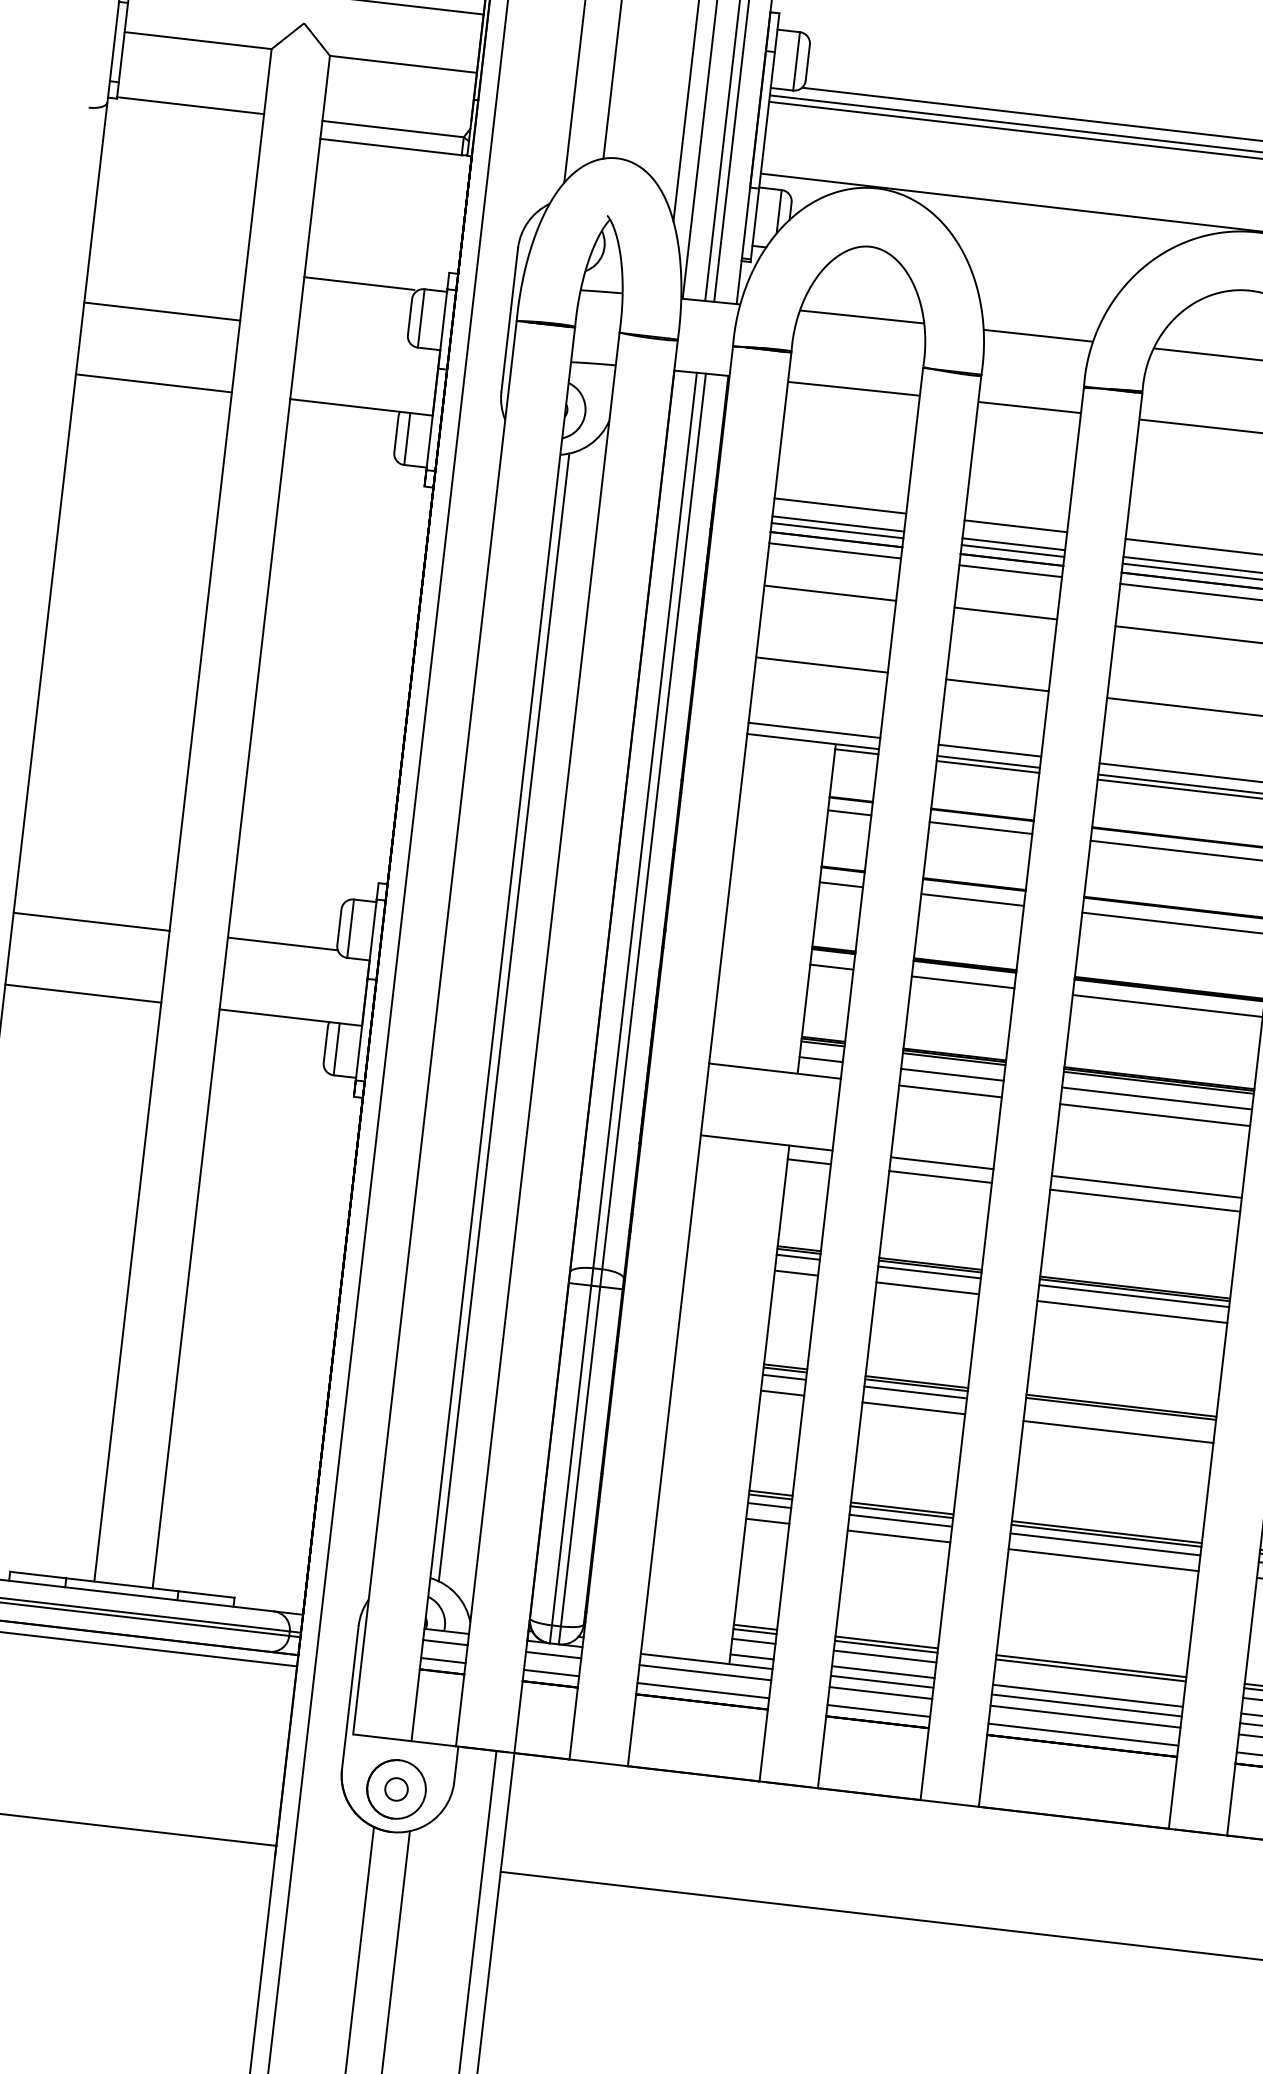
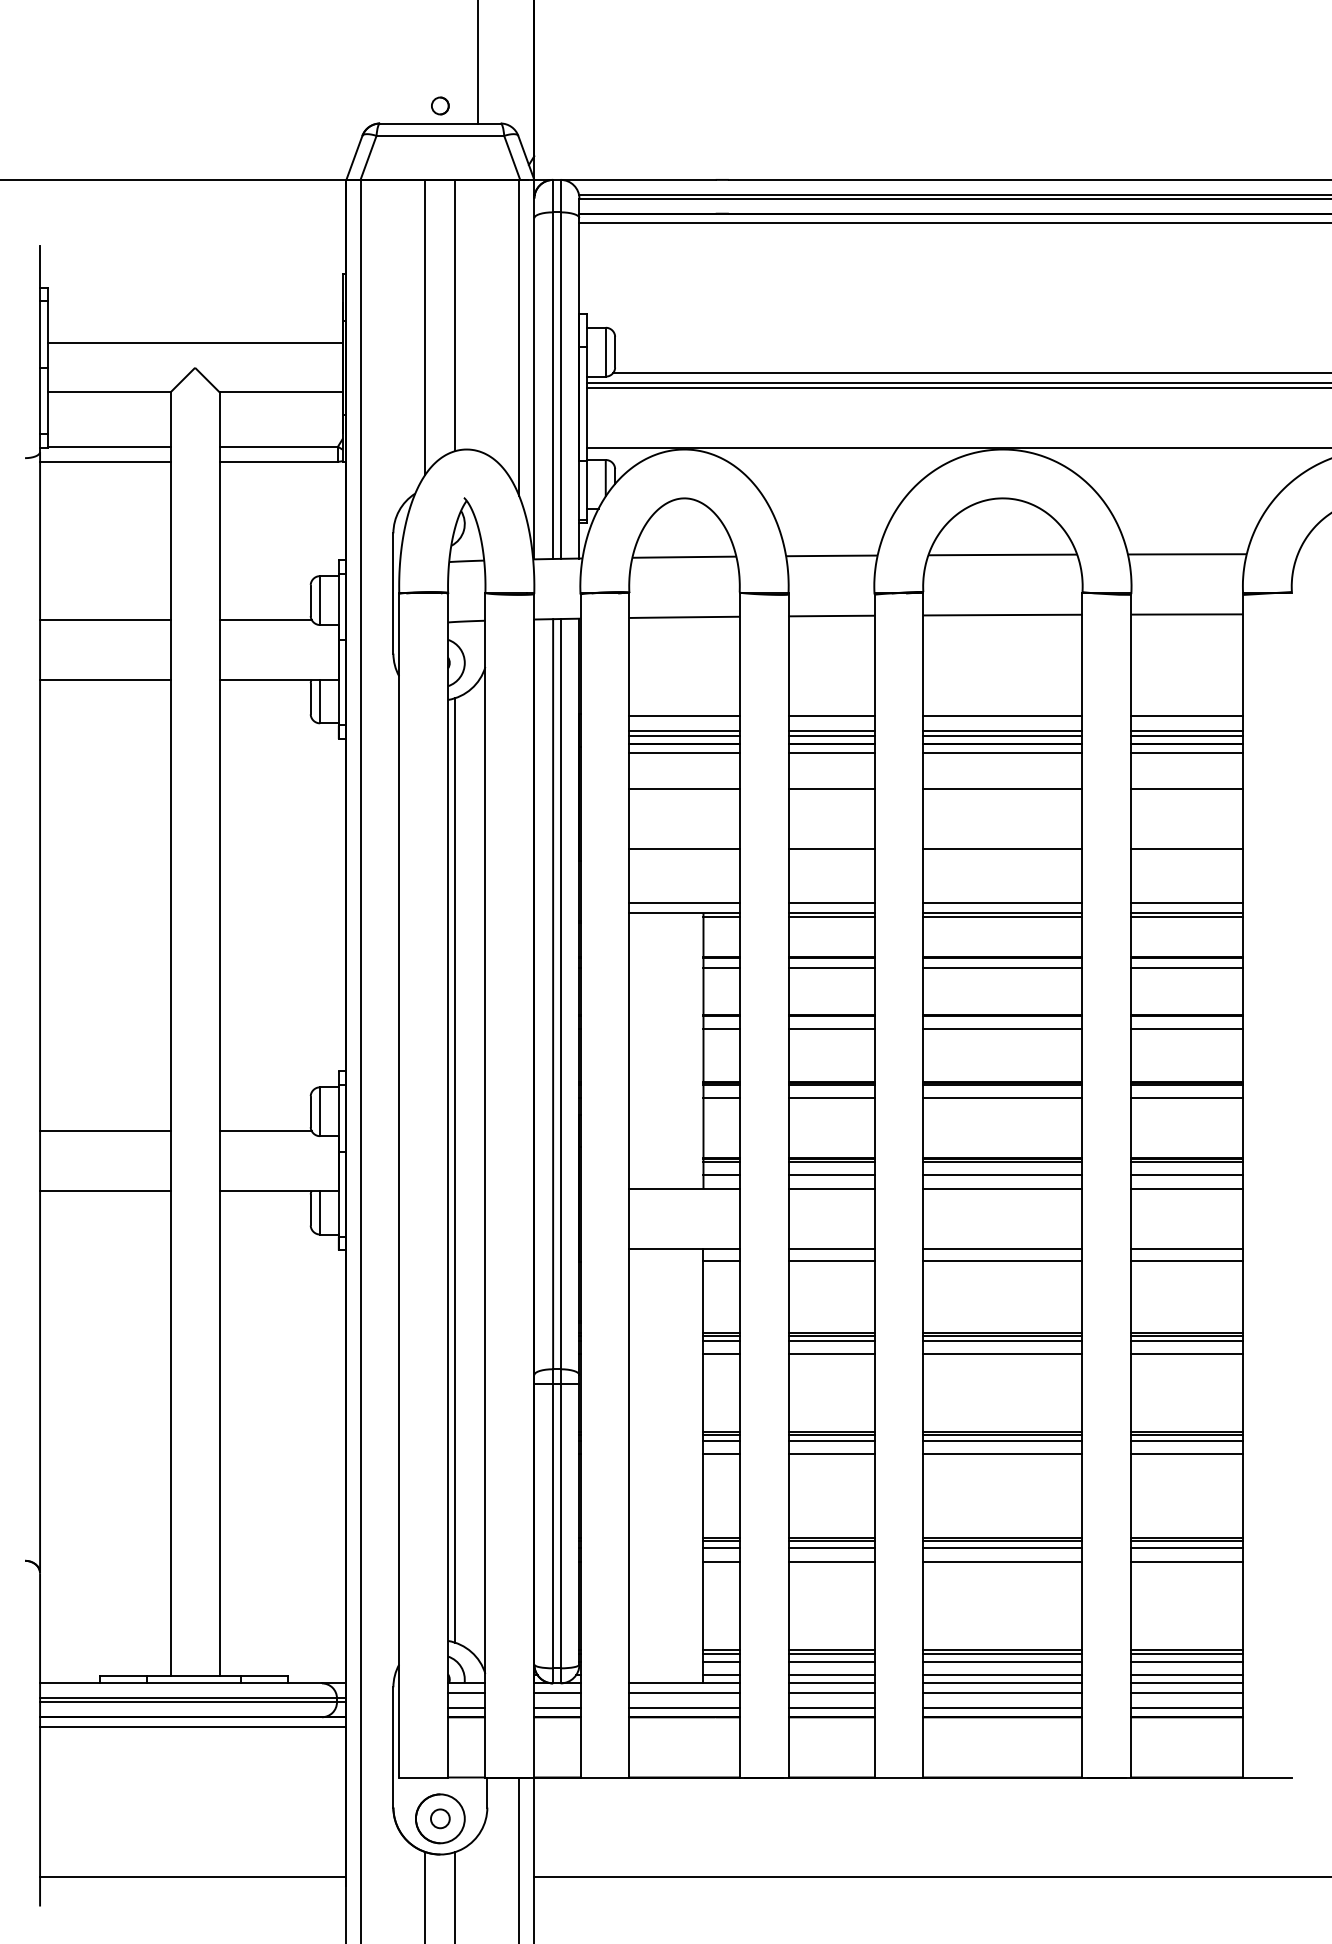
line: (184, 122) -> (105, 461), added
line: (359, 283) -> (265, 619), moved
line: (1119, 1416) -> (1002, 1441), added
line: (1089, 1680) -> (1002, 1662), added

